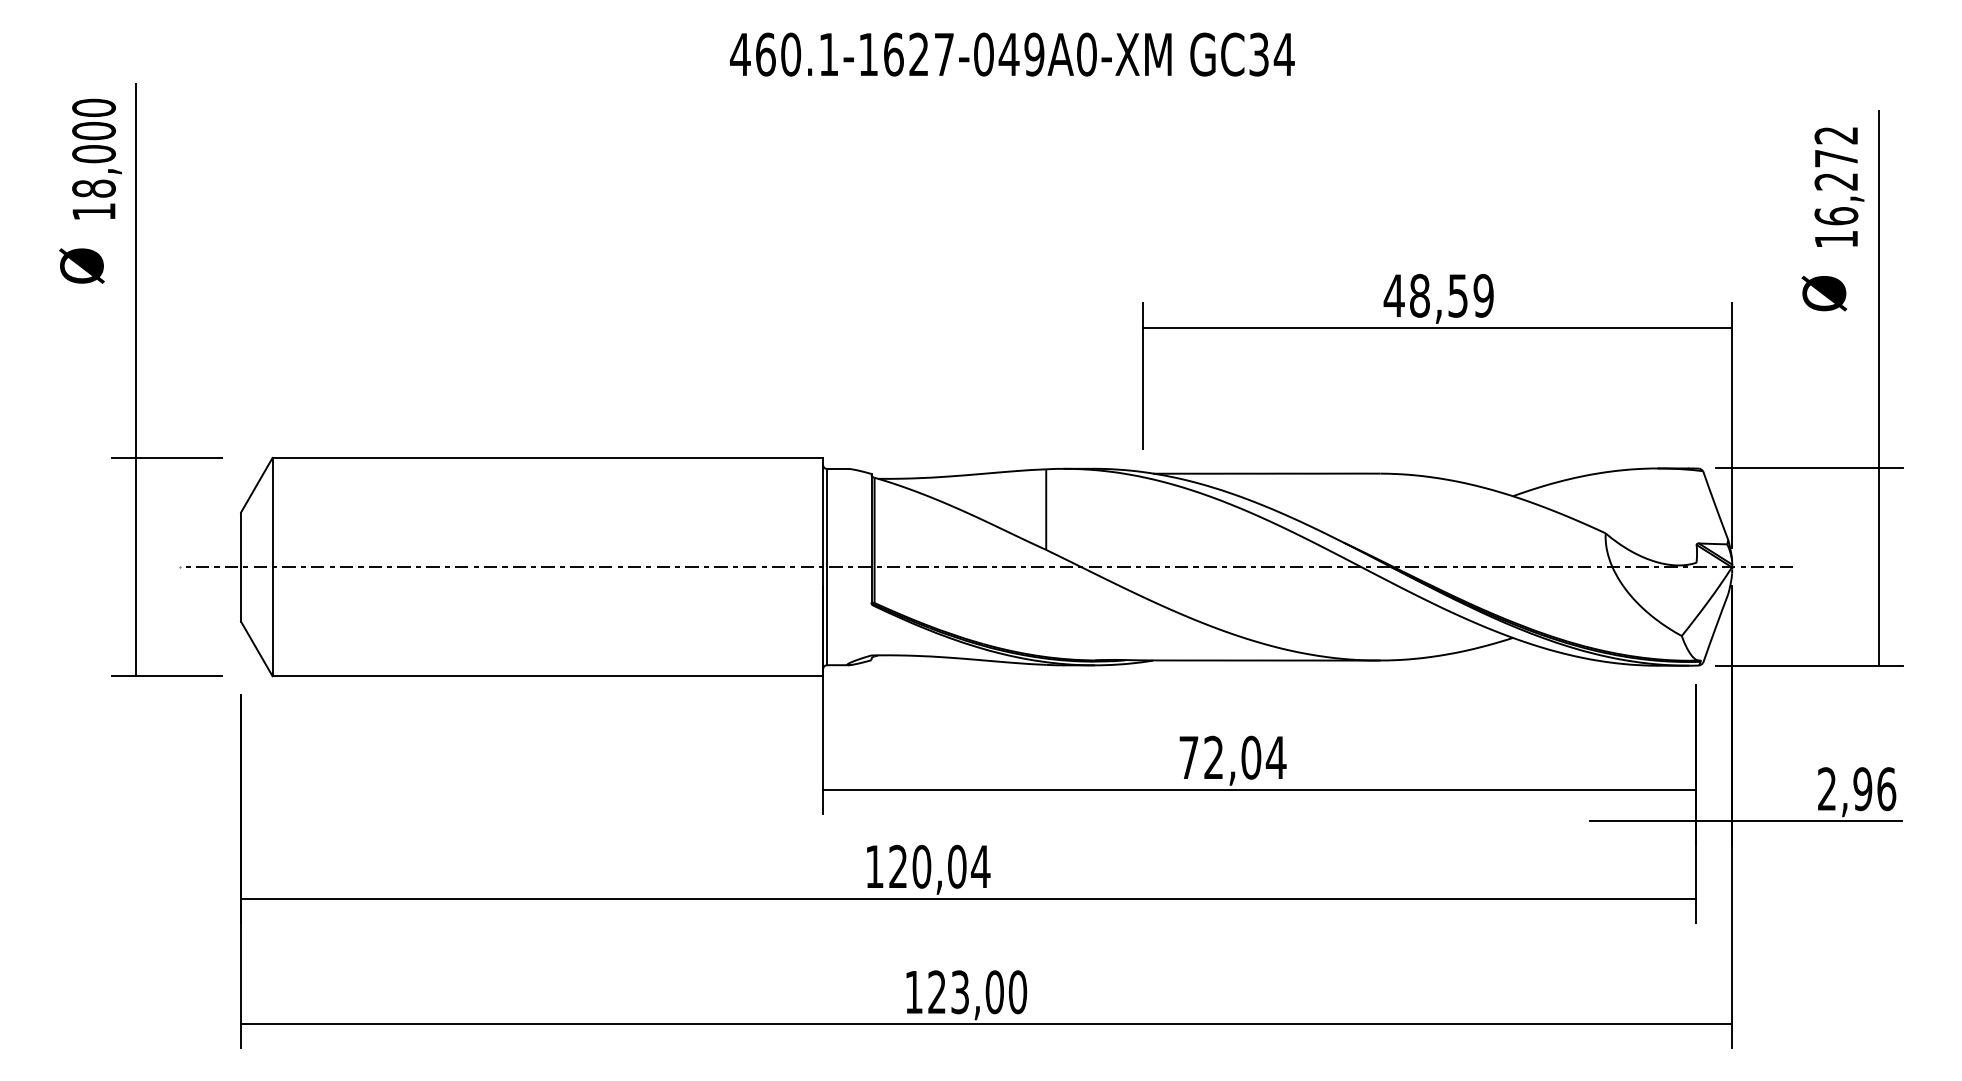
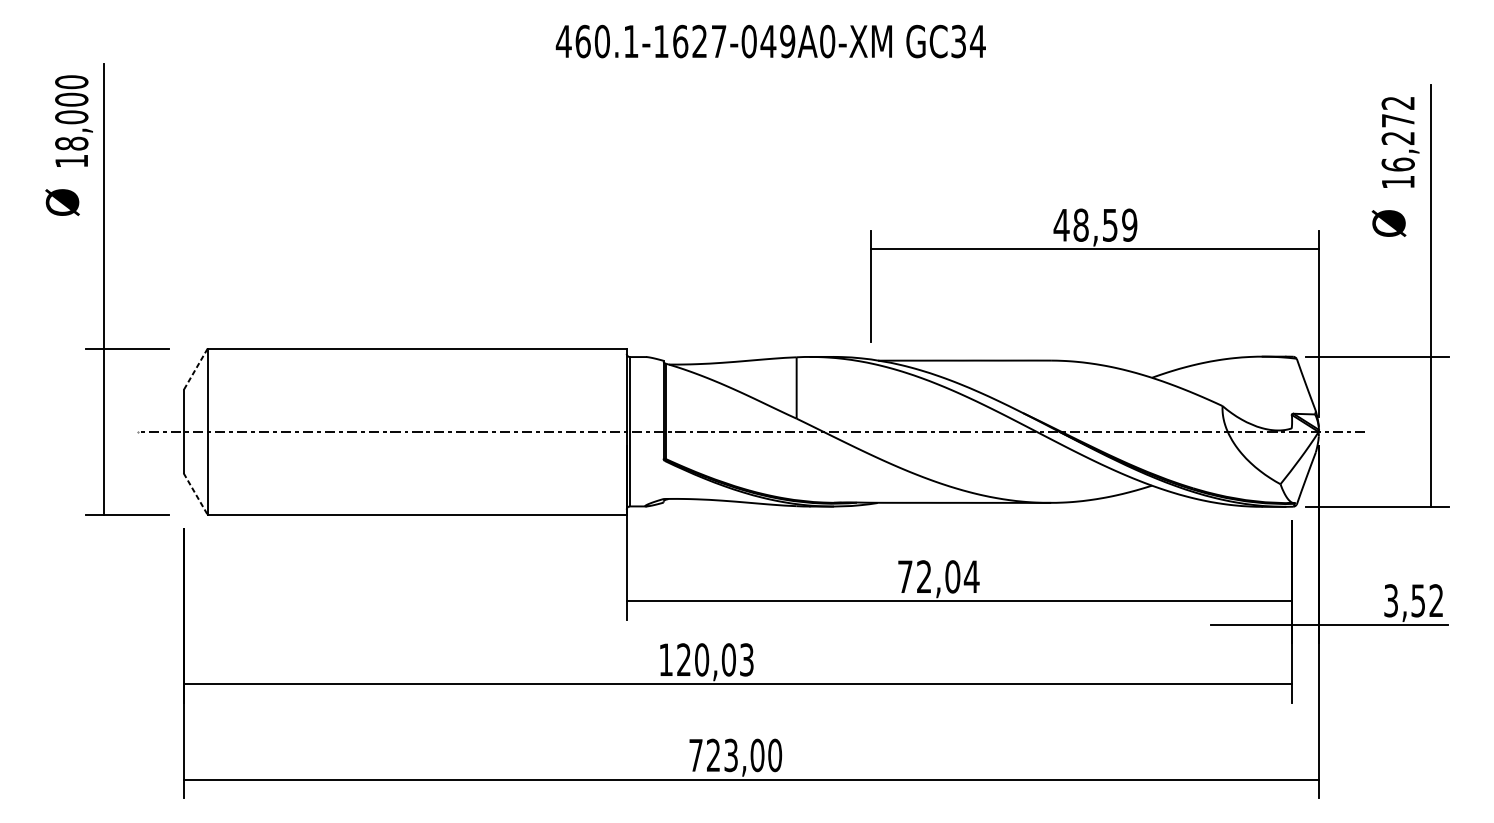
line: (256, 485) -> (195, 369), solid -> dashed
line: (256, 648) -> (195, 493), solid -> dashed
text: (1857, 789) -> (1414, 601), 2,96 -> 3,52
text: (980, 866) -> (746, 659), 120,04 -> 120,03
text: (913, 992) -> (695, 755), 123,00 -> 723,00

